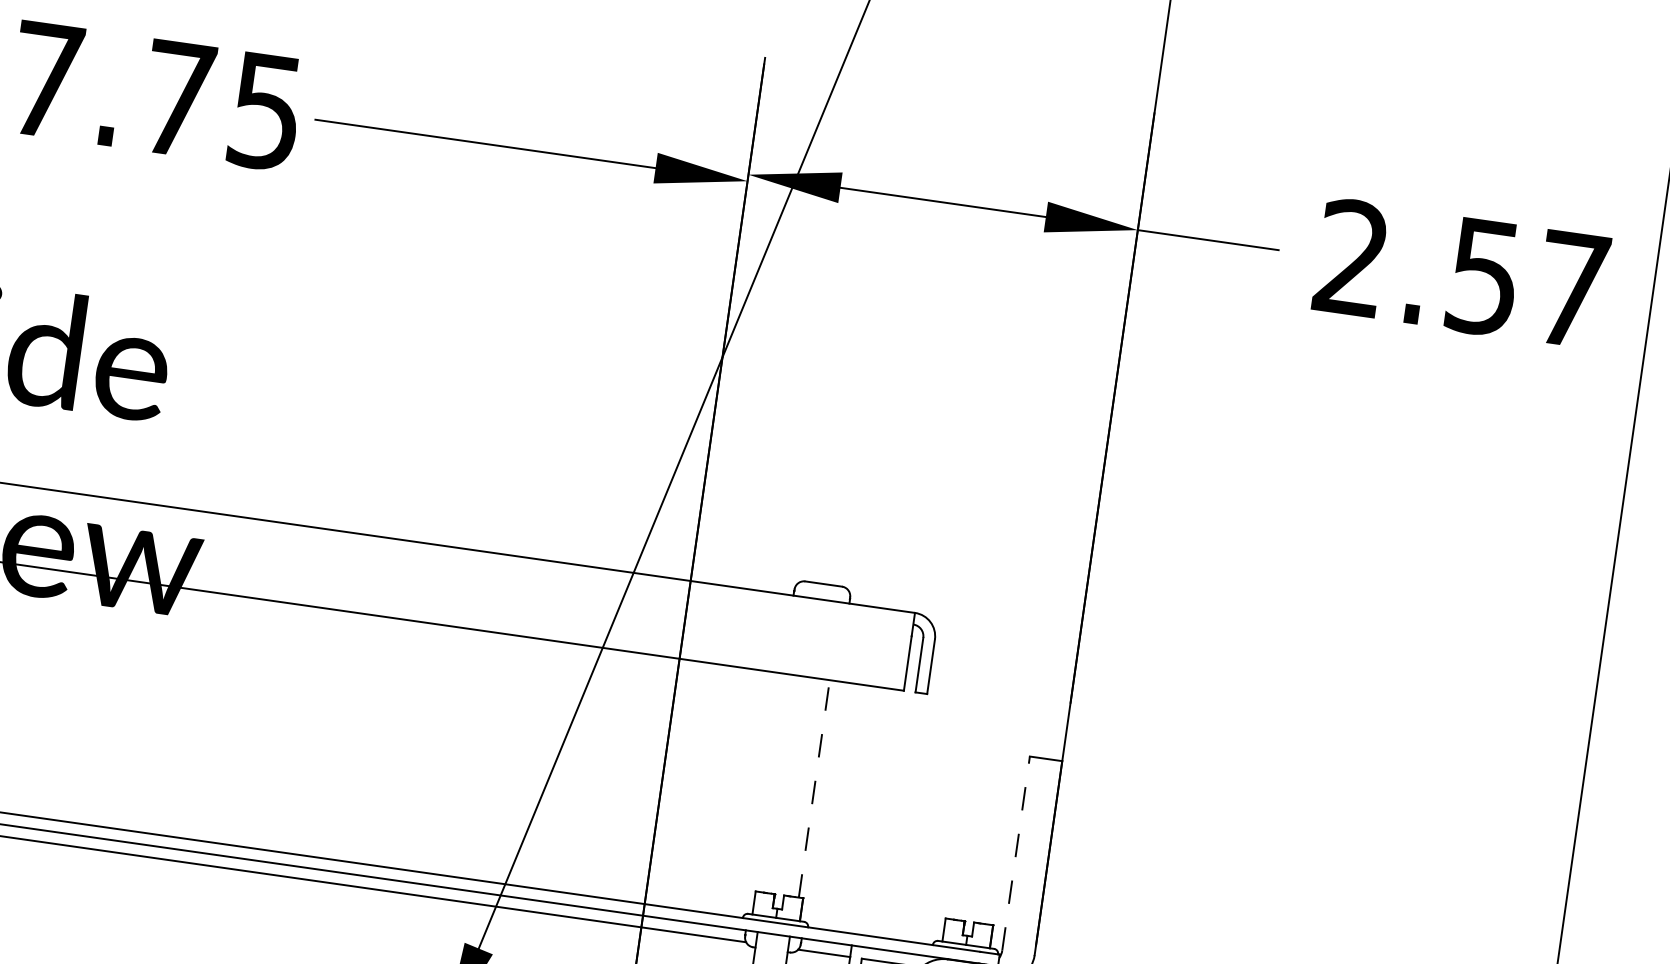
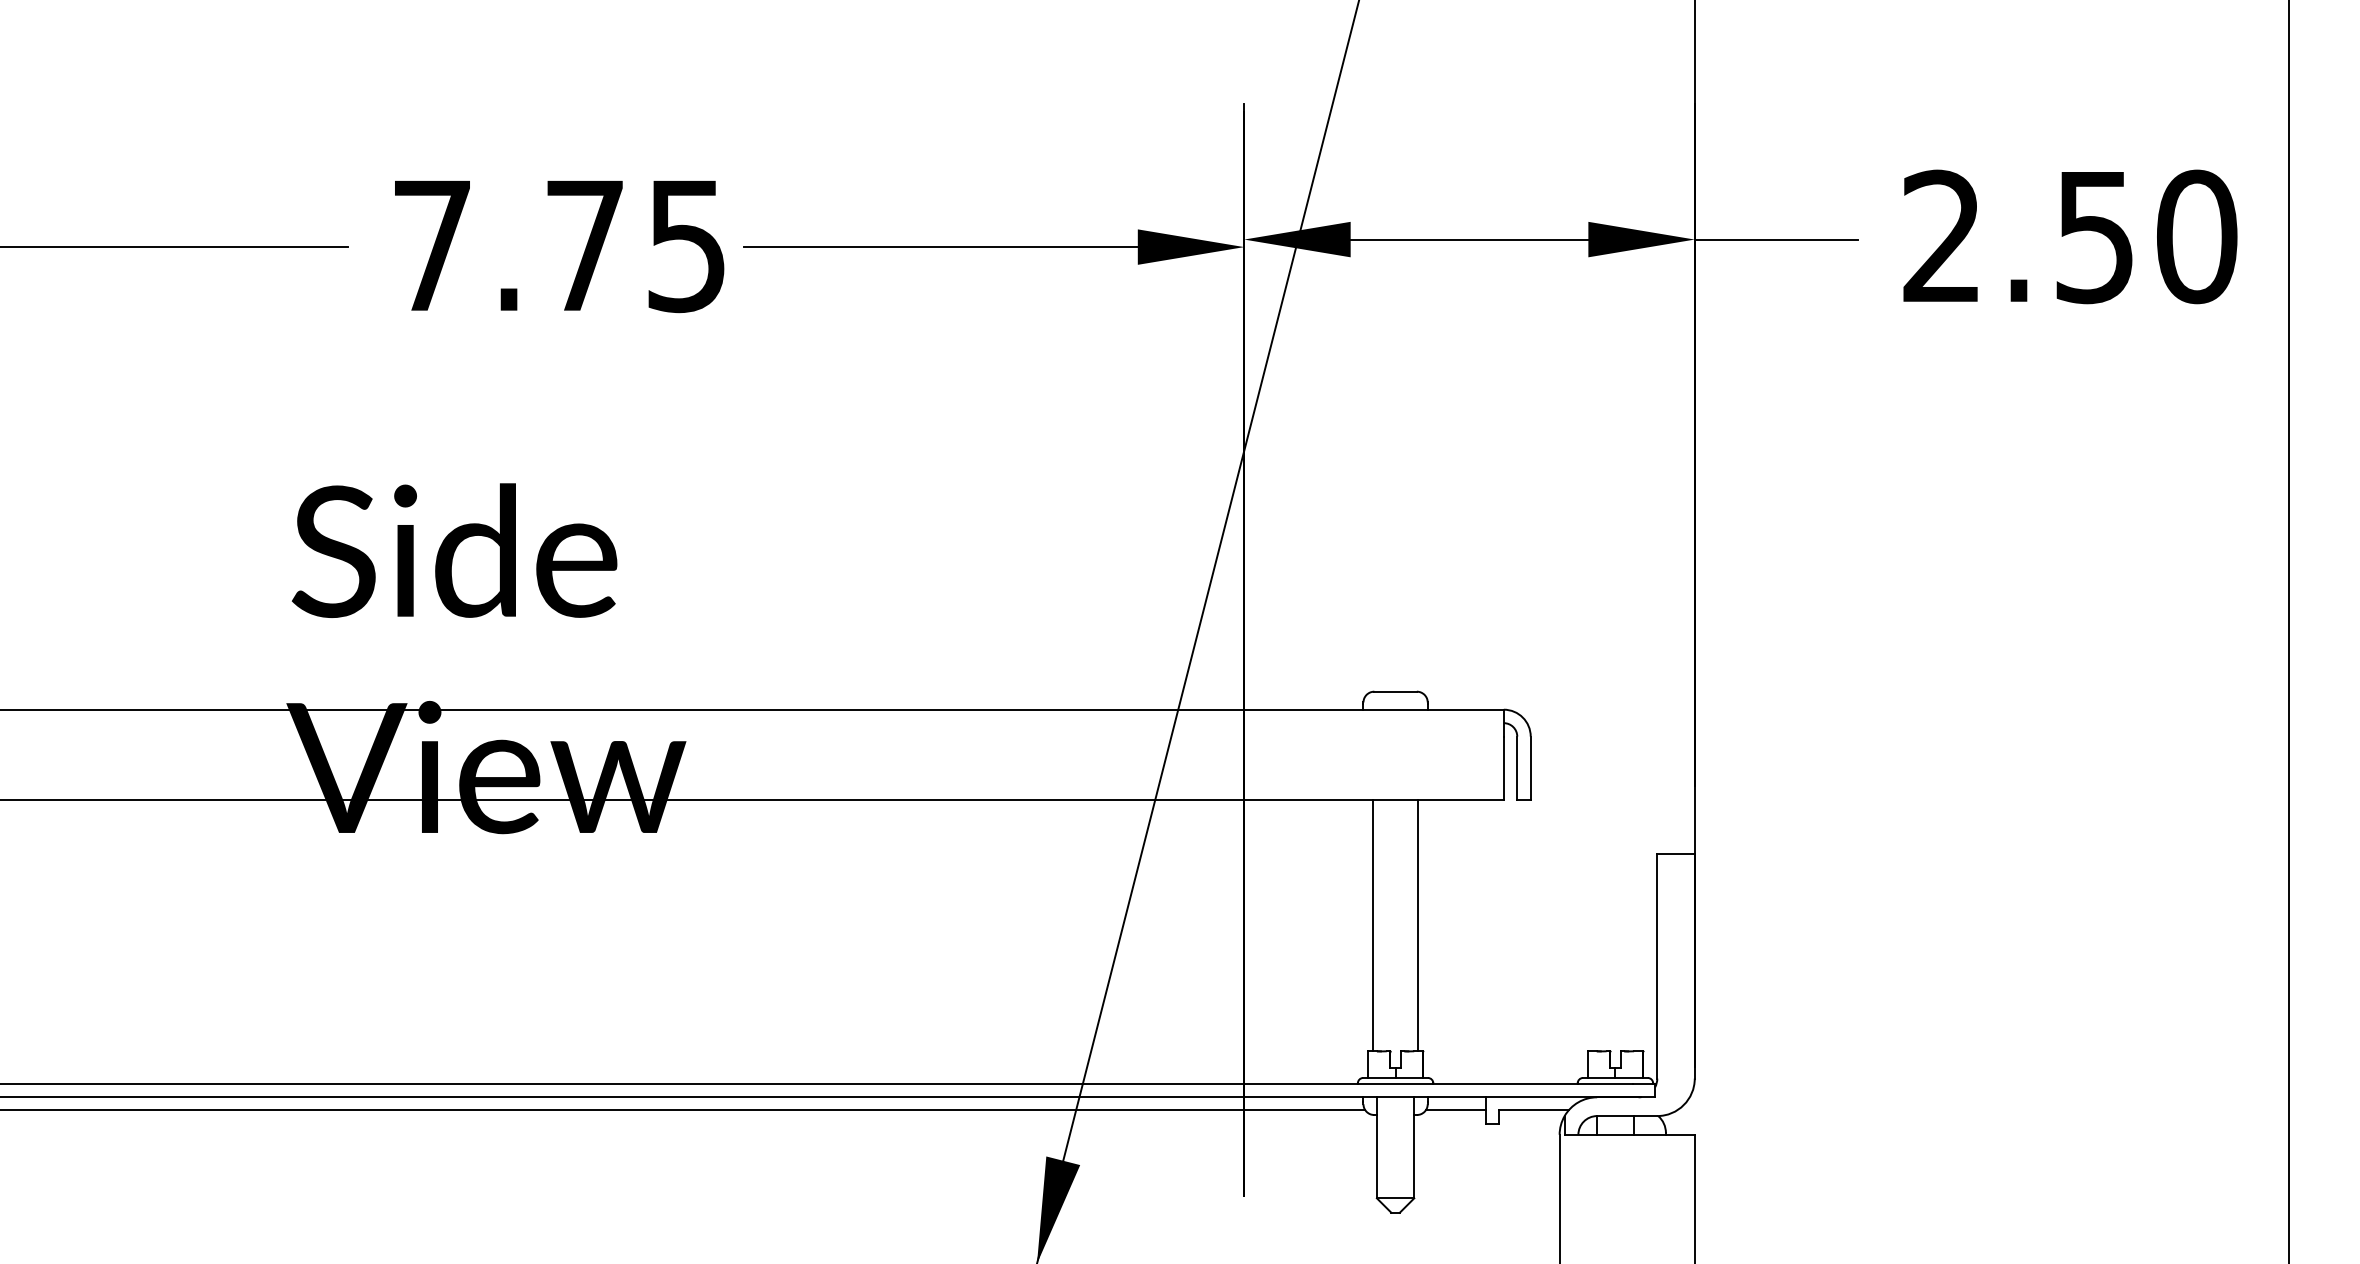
text: (1572, 289) -> (2197, 236), 2.57 -> 2.50
line: (775, 783) -> (1373, 925), added
line: (814, 788) -> (1418, 925), dashed -> solid
line: (1016, 852) -> (1657, 965), dashed -> solid

